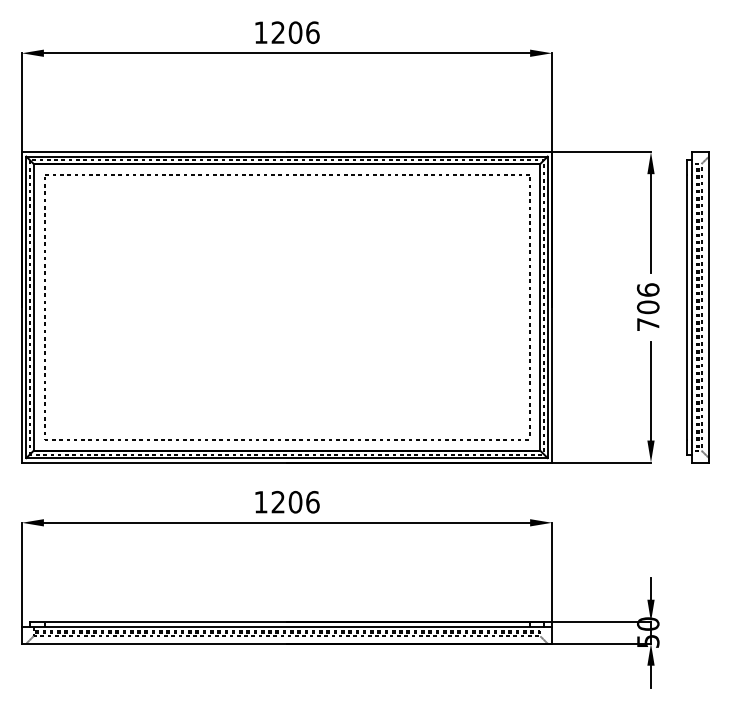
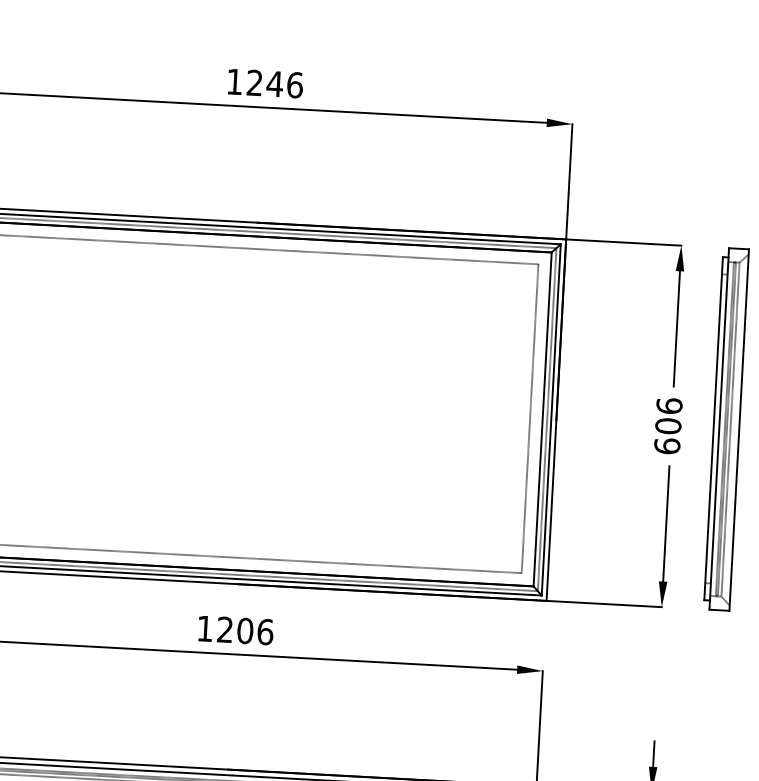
text: (295, 32) -> (274, 83), 1206 -> 1246
text: (648, 324) -> (667, 446), 706 -> 606

